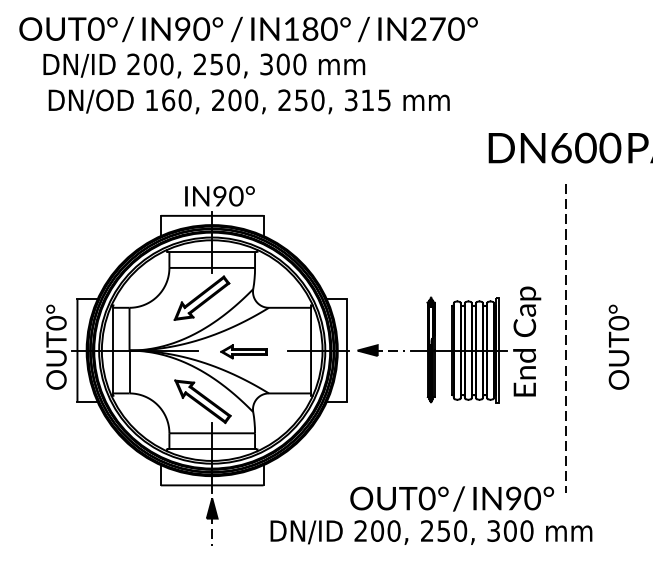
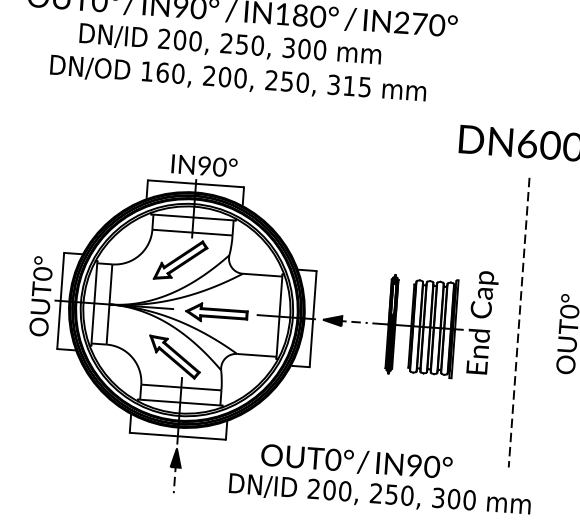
text: (204, 65) -> (230, 44), moved
part: (243, 351) -> (216, 312), size x1.43
text: (451, 498) -> (356, 461), moved

